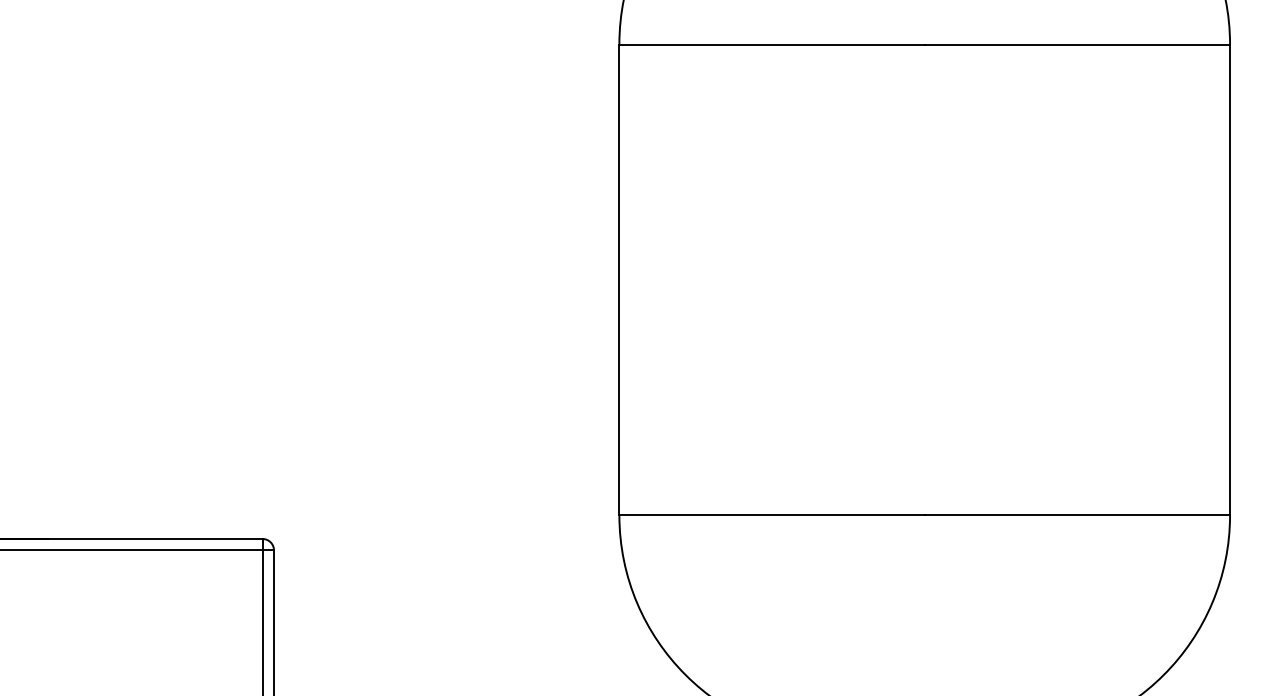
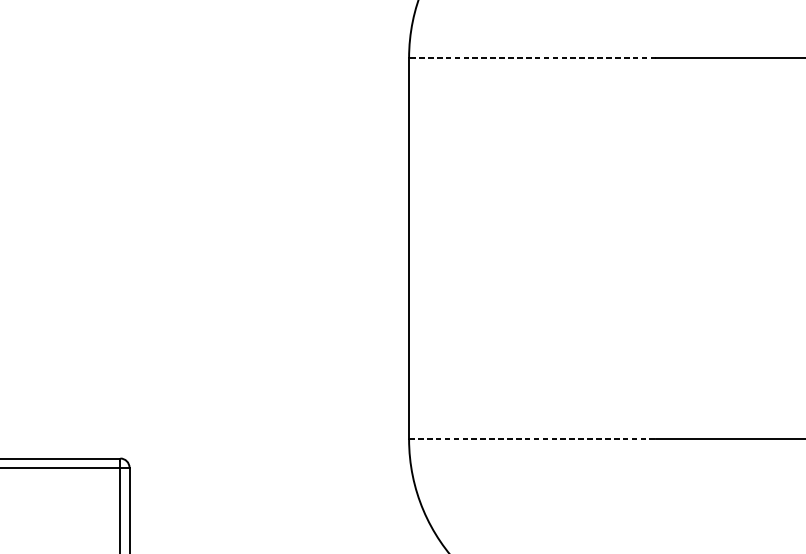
line: (772, 44) -> (533, 58), solid -> dashed
line: (772, 515) -> (533, 439), solid -> dashed

